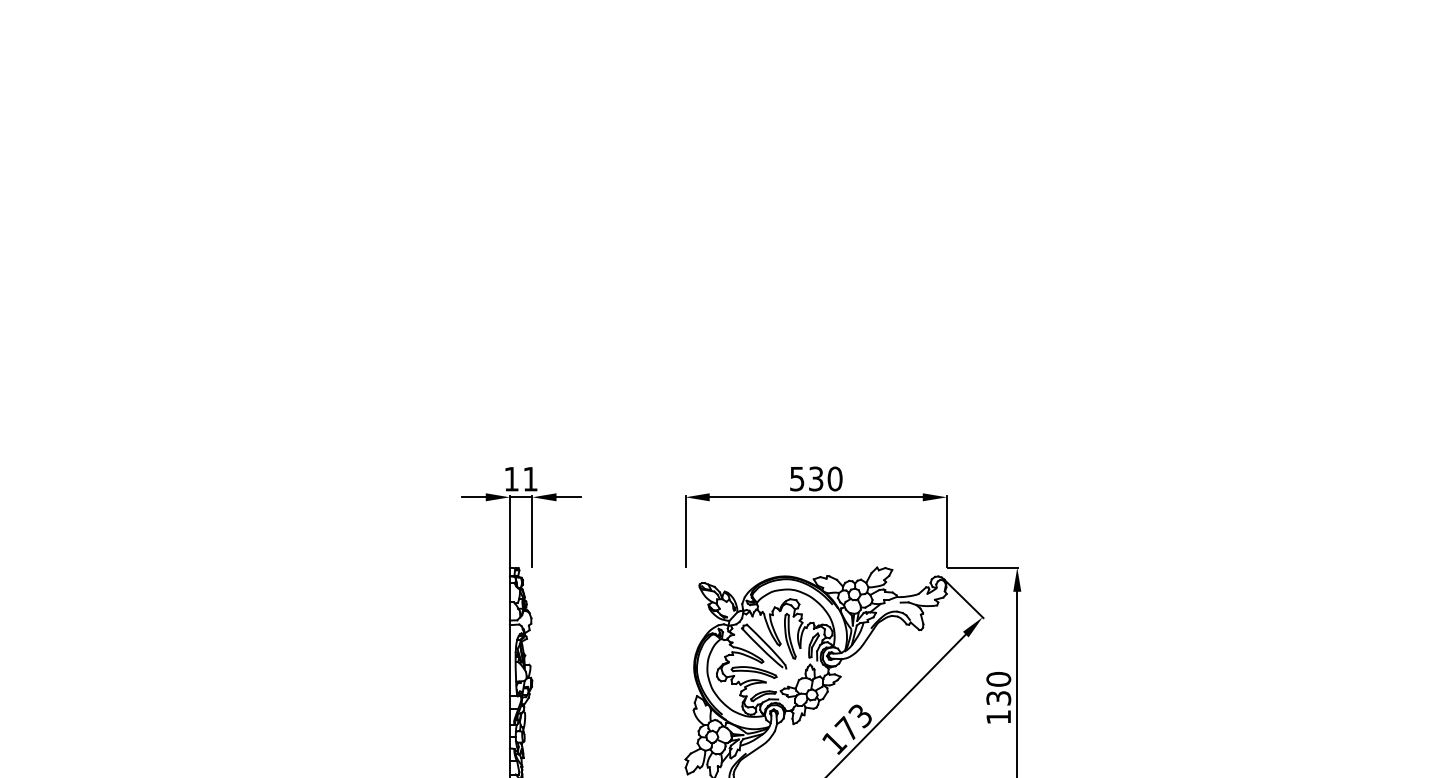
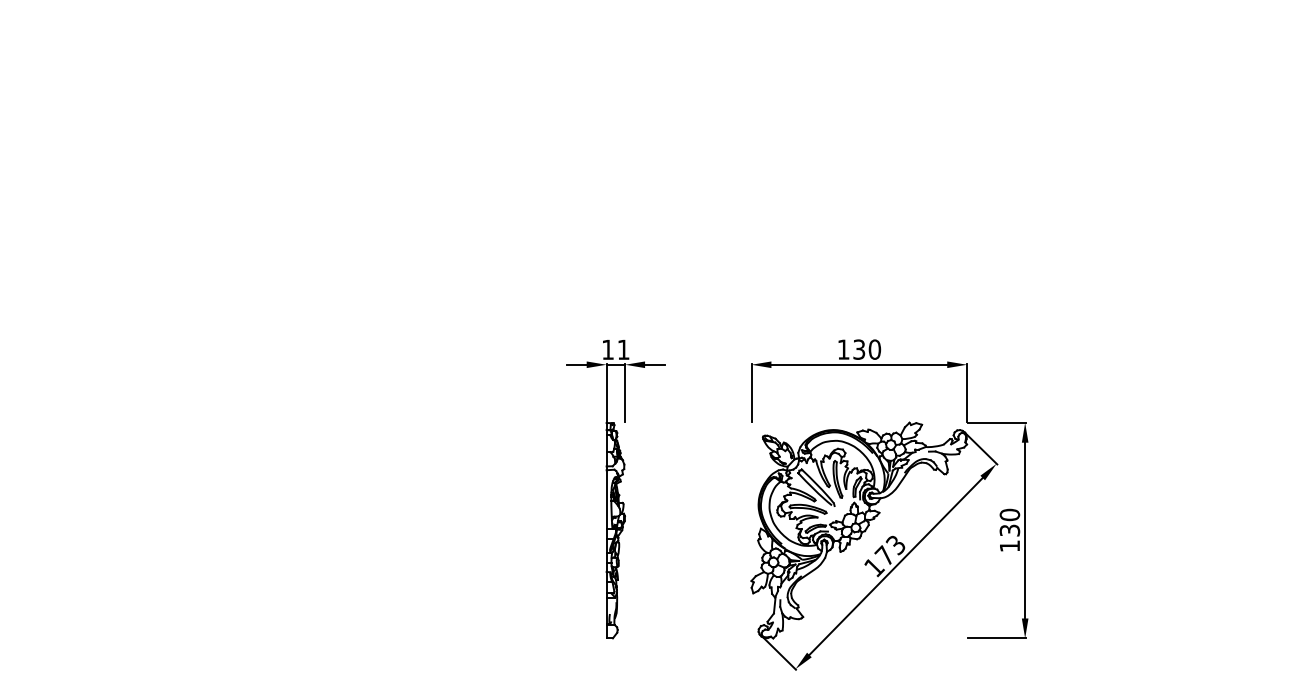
text: (797, 478) -> (843, 349), 530 -> 130

